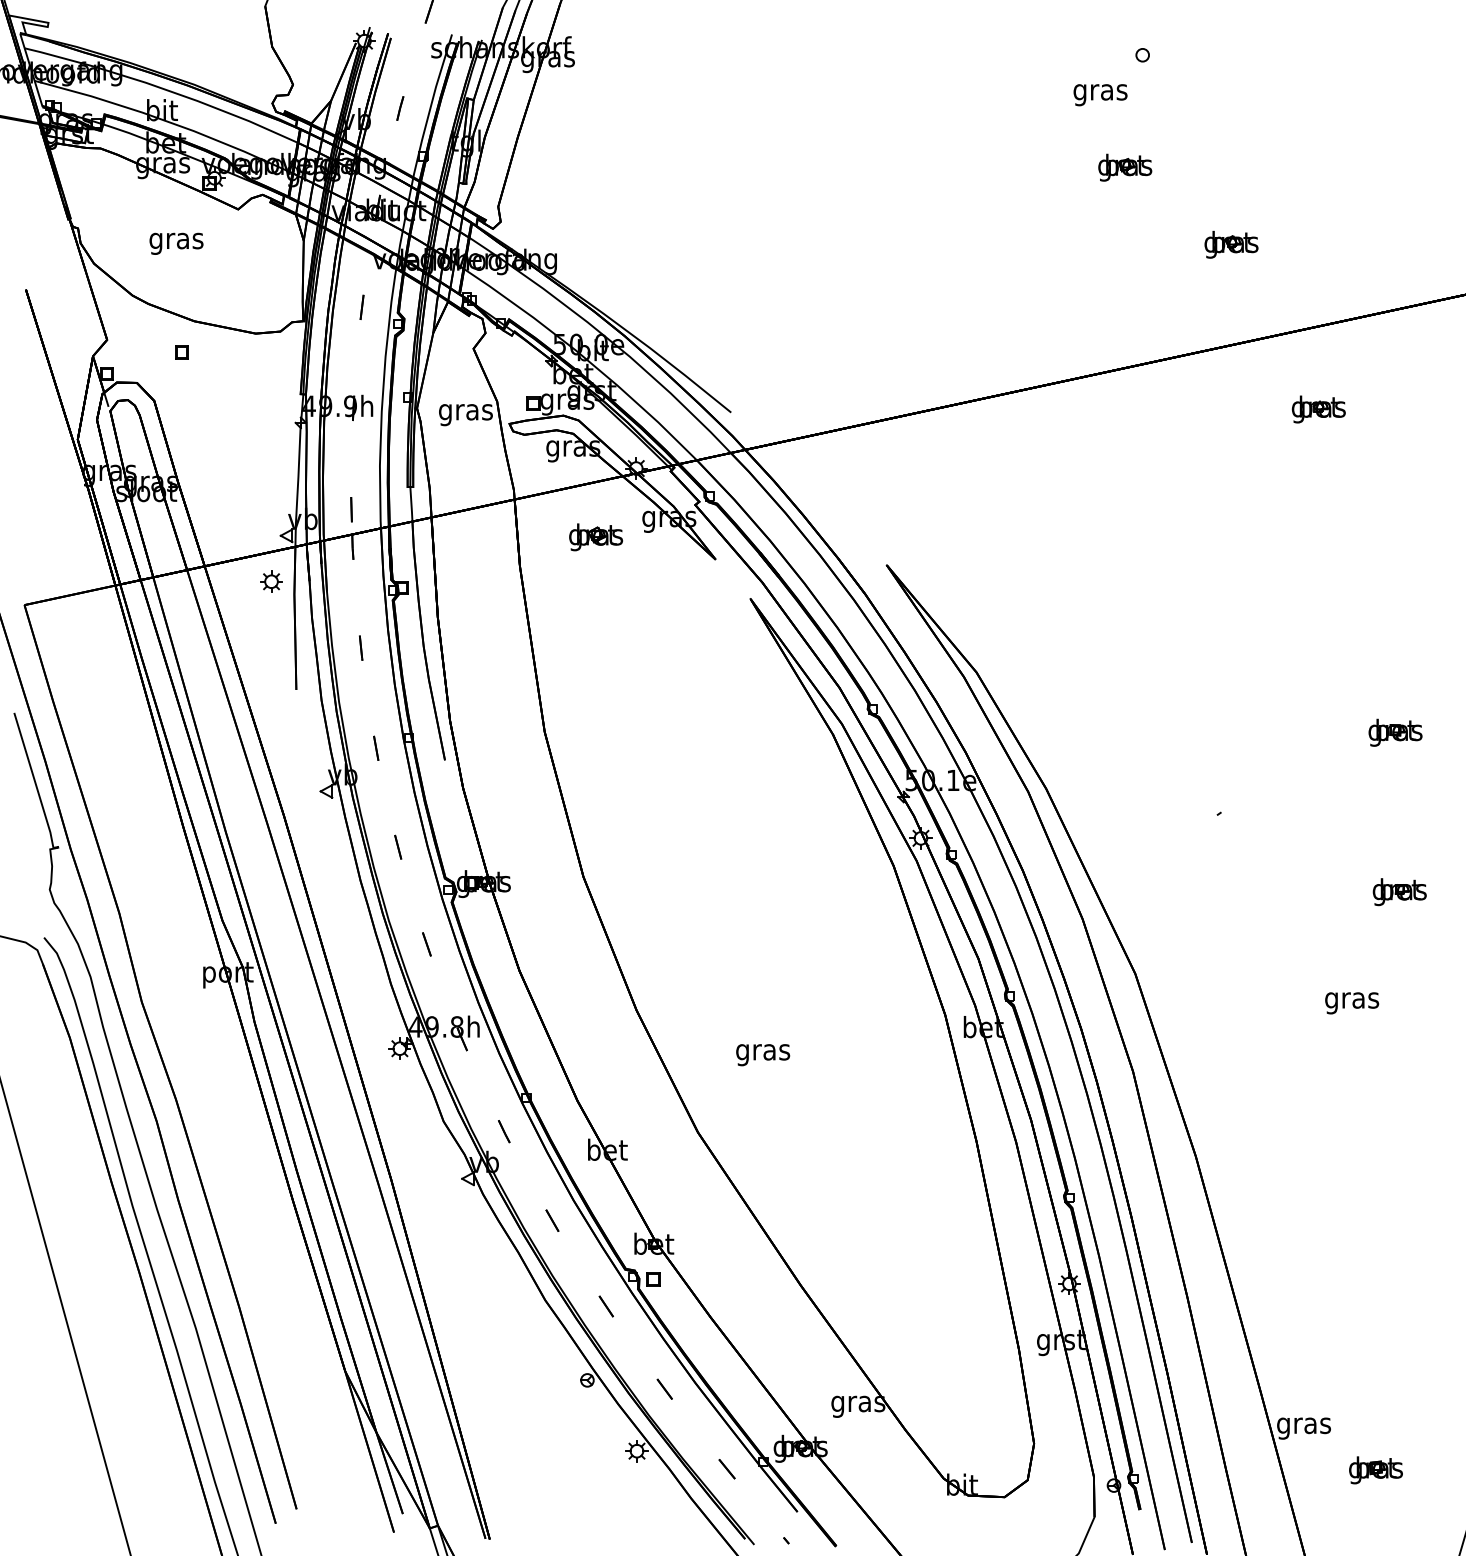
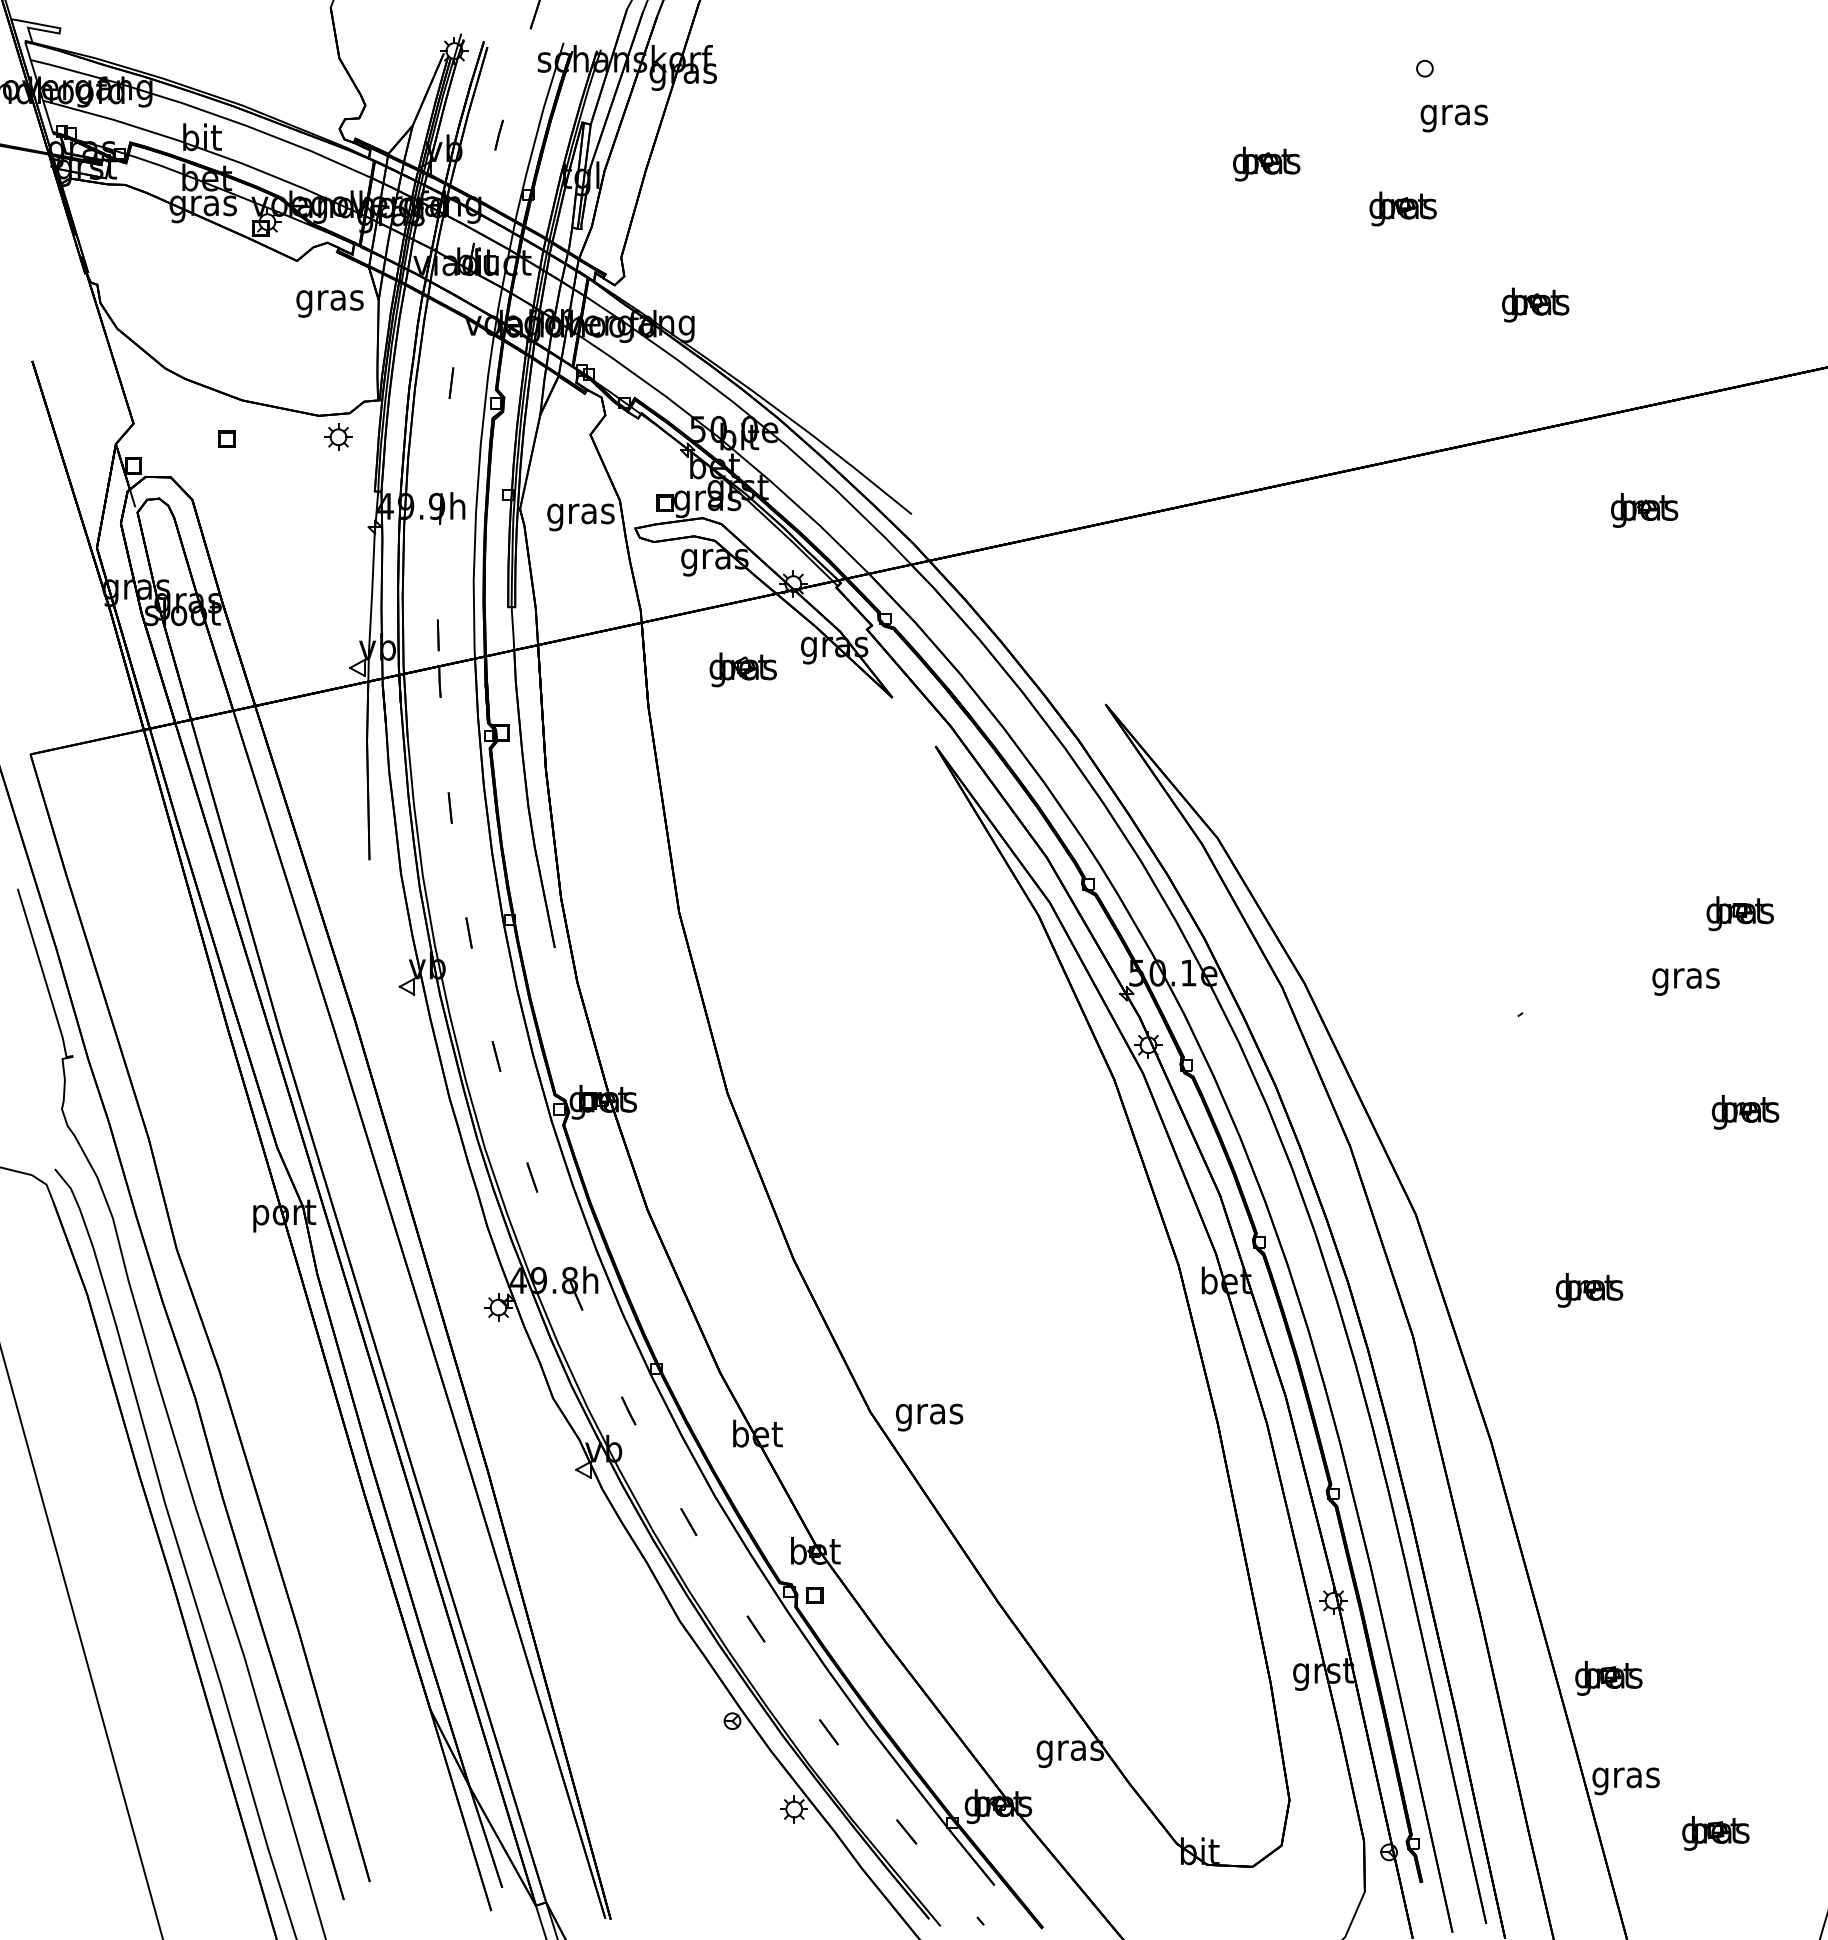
text: (1099, 95) -> (1453, 118), moved
part: (1015, 131) -> (1266, 163), added
text: (176, 243) -> (329, 303), moved
part: (271, 581) -> (338, 436), moved
text: (1351, 1002) -> (1685, 981), moved
part: (1274, 1035) -> (1589, 1290), added
text: (763, 1055) -> (929, 1417), moved
part: (1289, 1346) -> (1608, 1678), added

